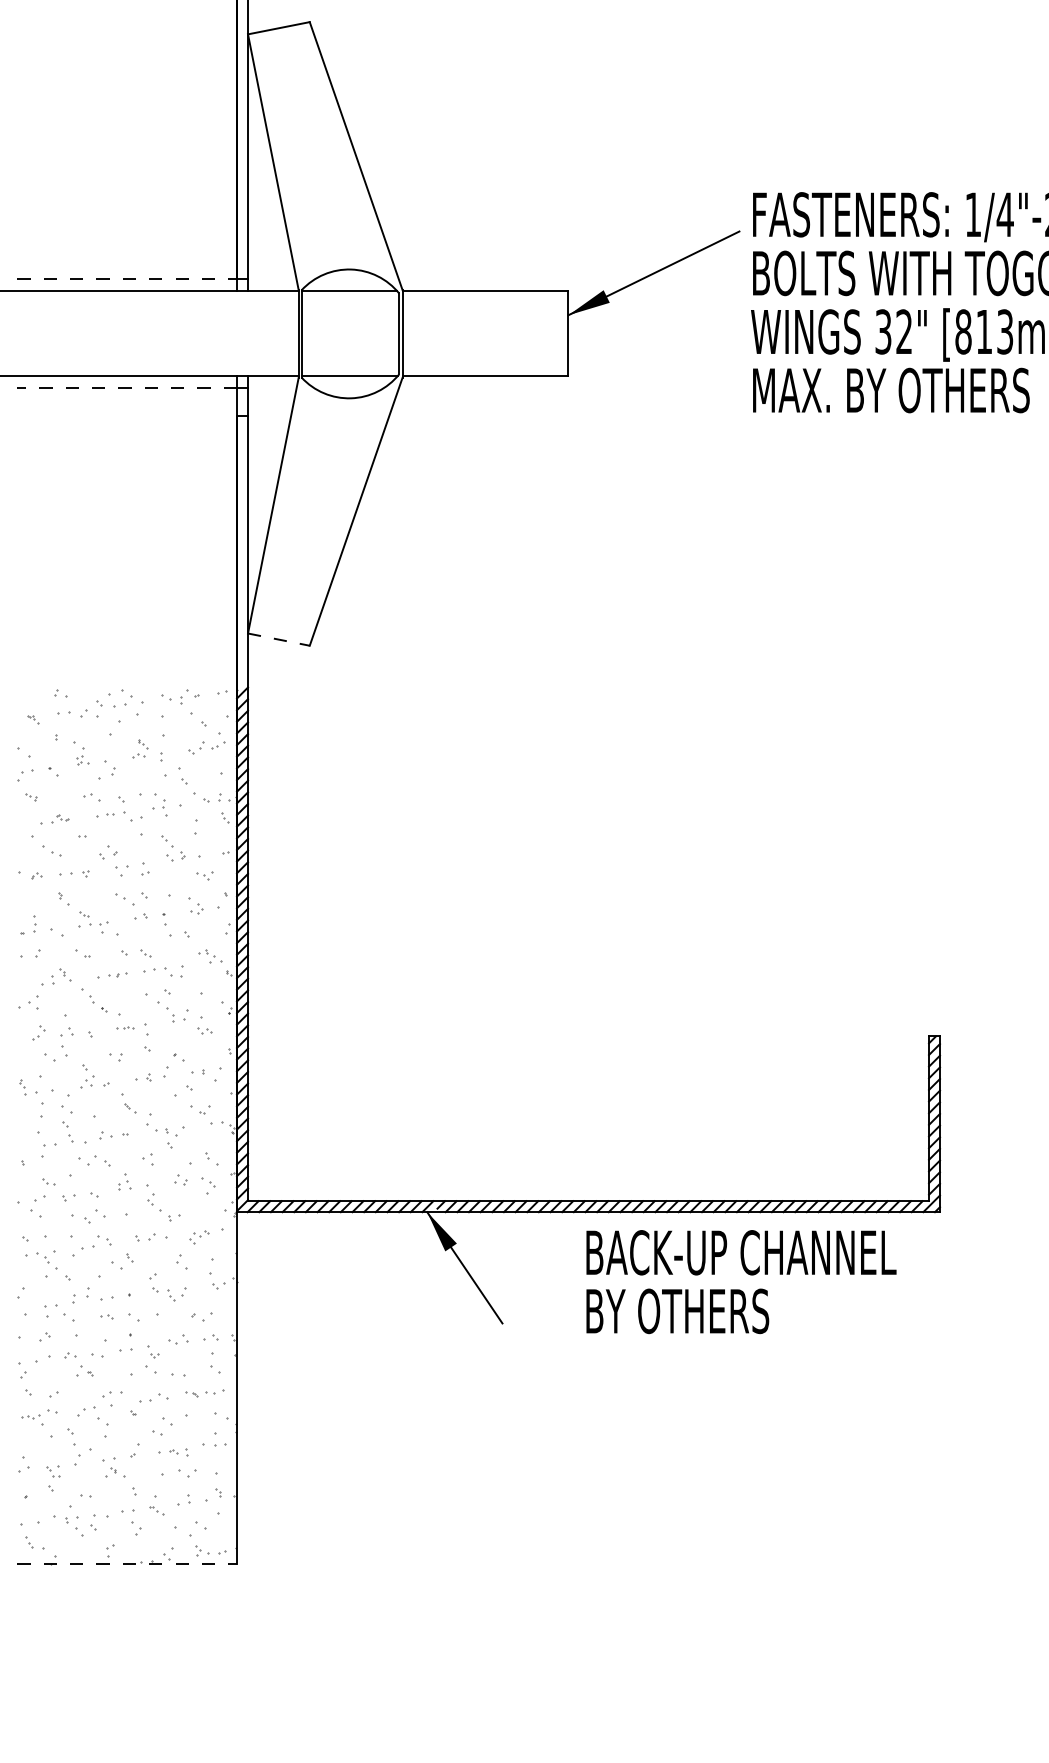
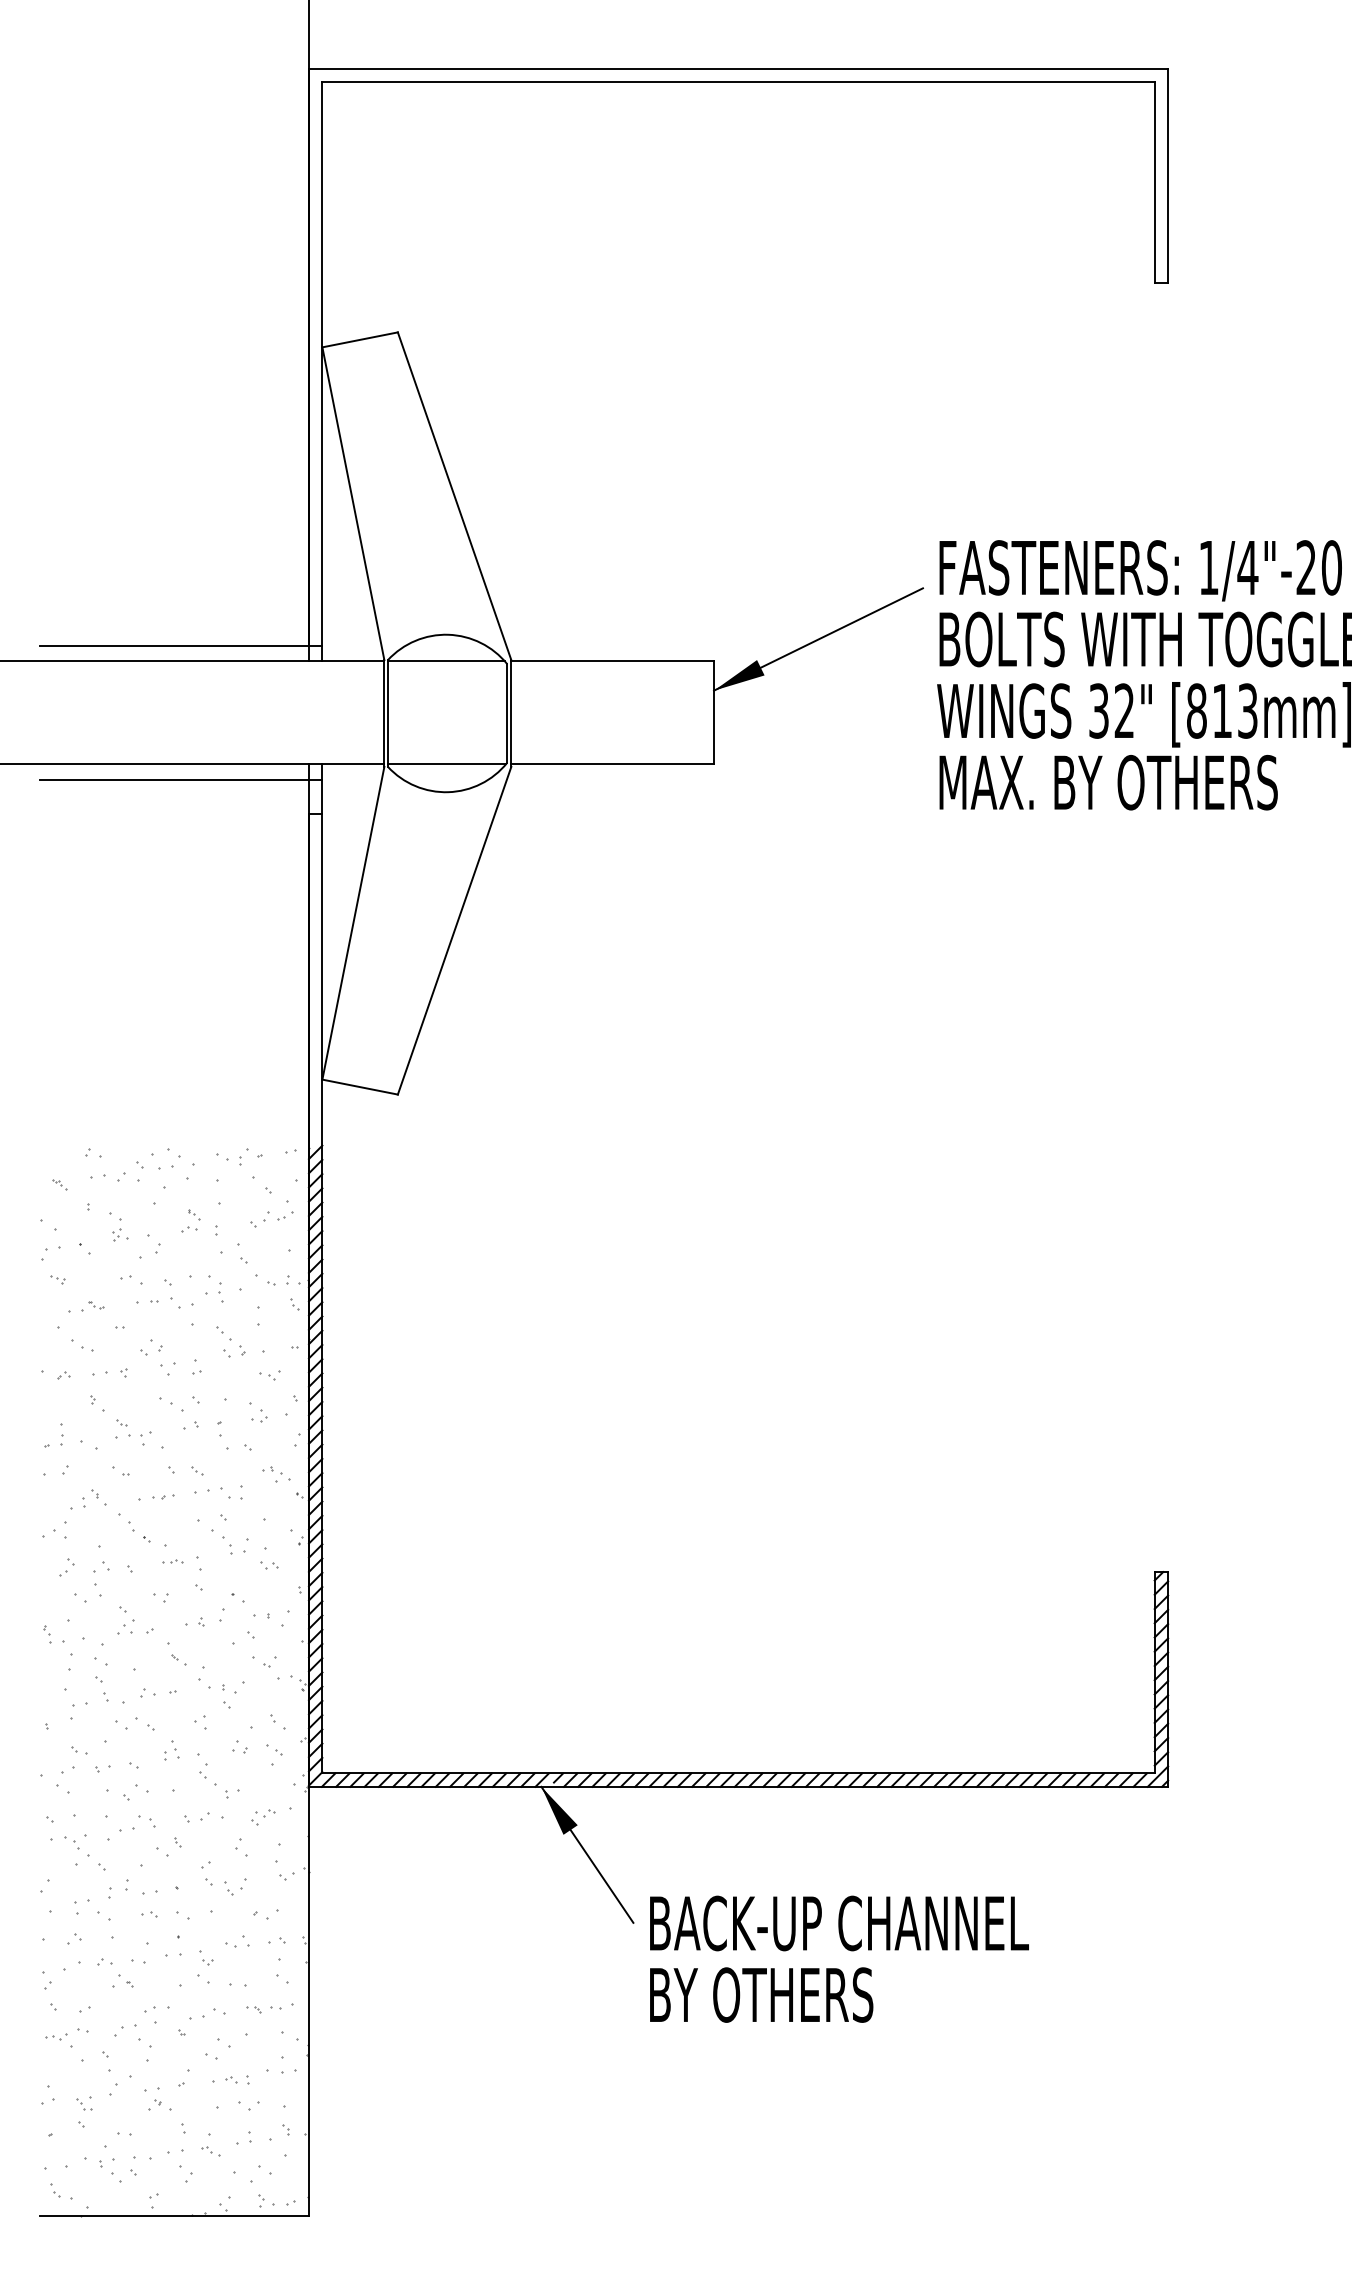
line: (127, 278) -> (175, 645), dashed -> solid
line: (127, 388) -> (174, 780), dashed -> solid
line: (279, 639) -> (360, 1087), dashed -> solid
text: (741, 1281) -> (839, 1958), moved
line: (127, 1563) -> (175, 2216), dashed -> solid

